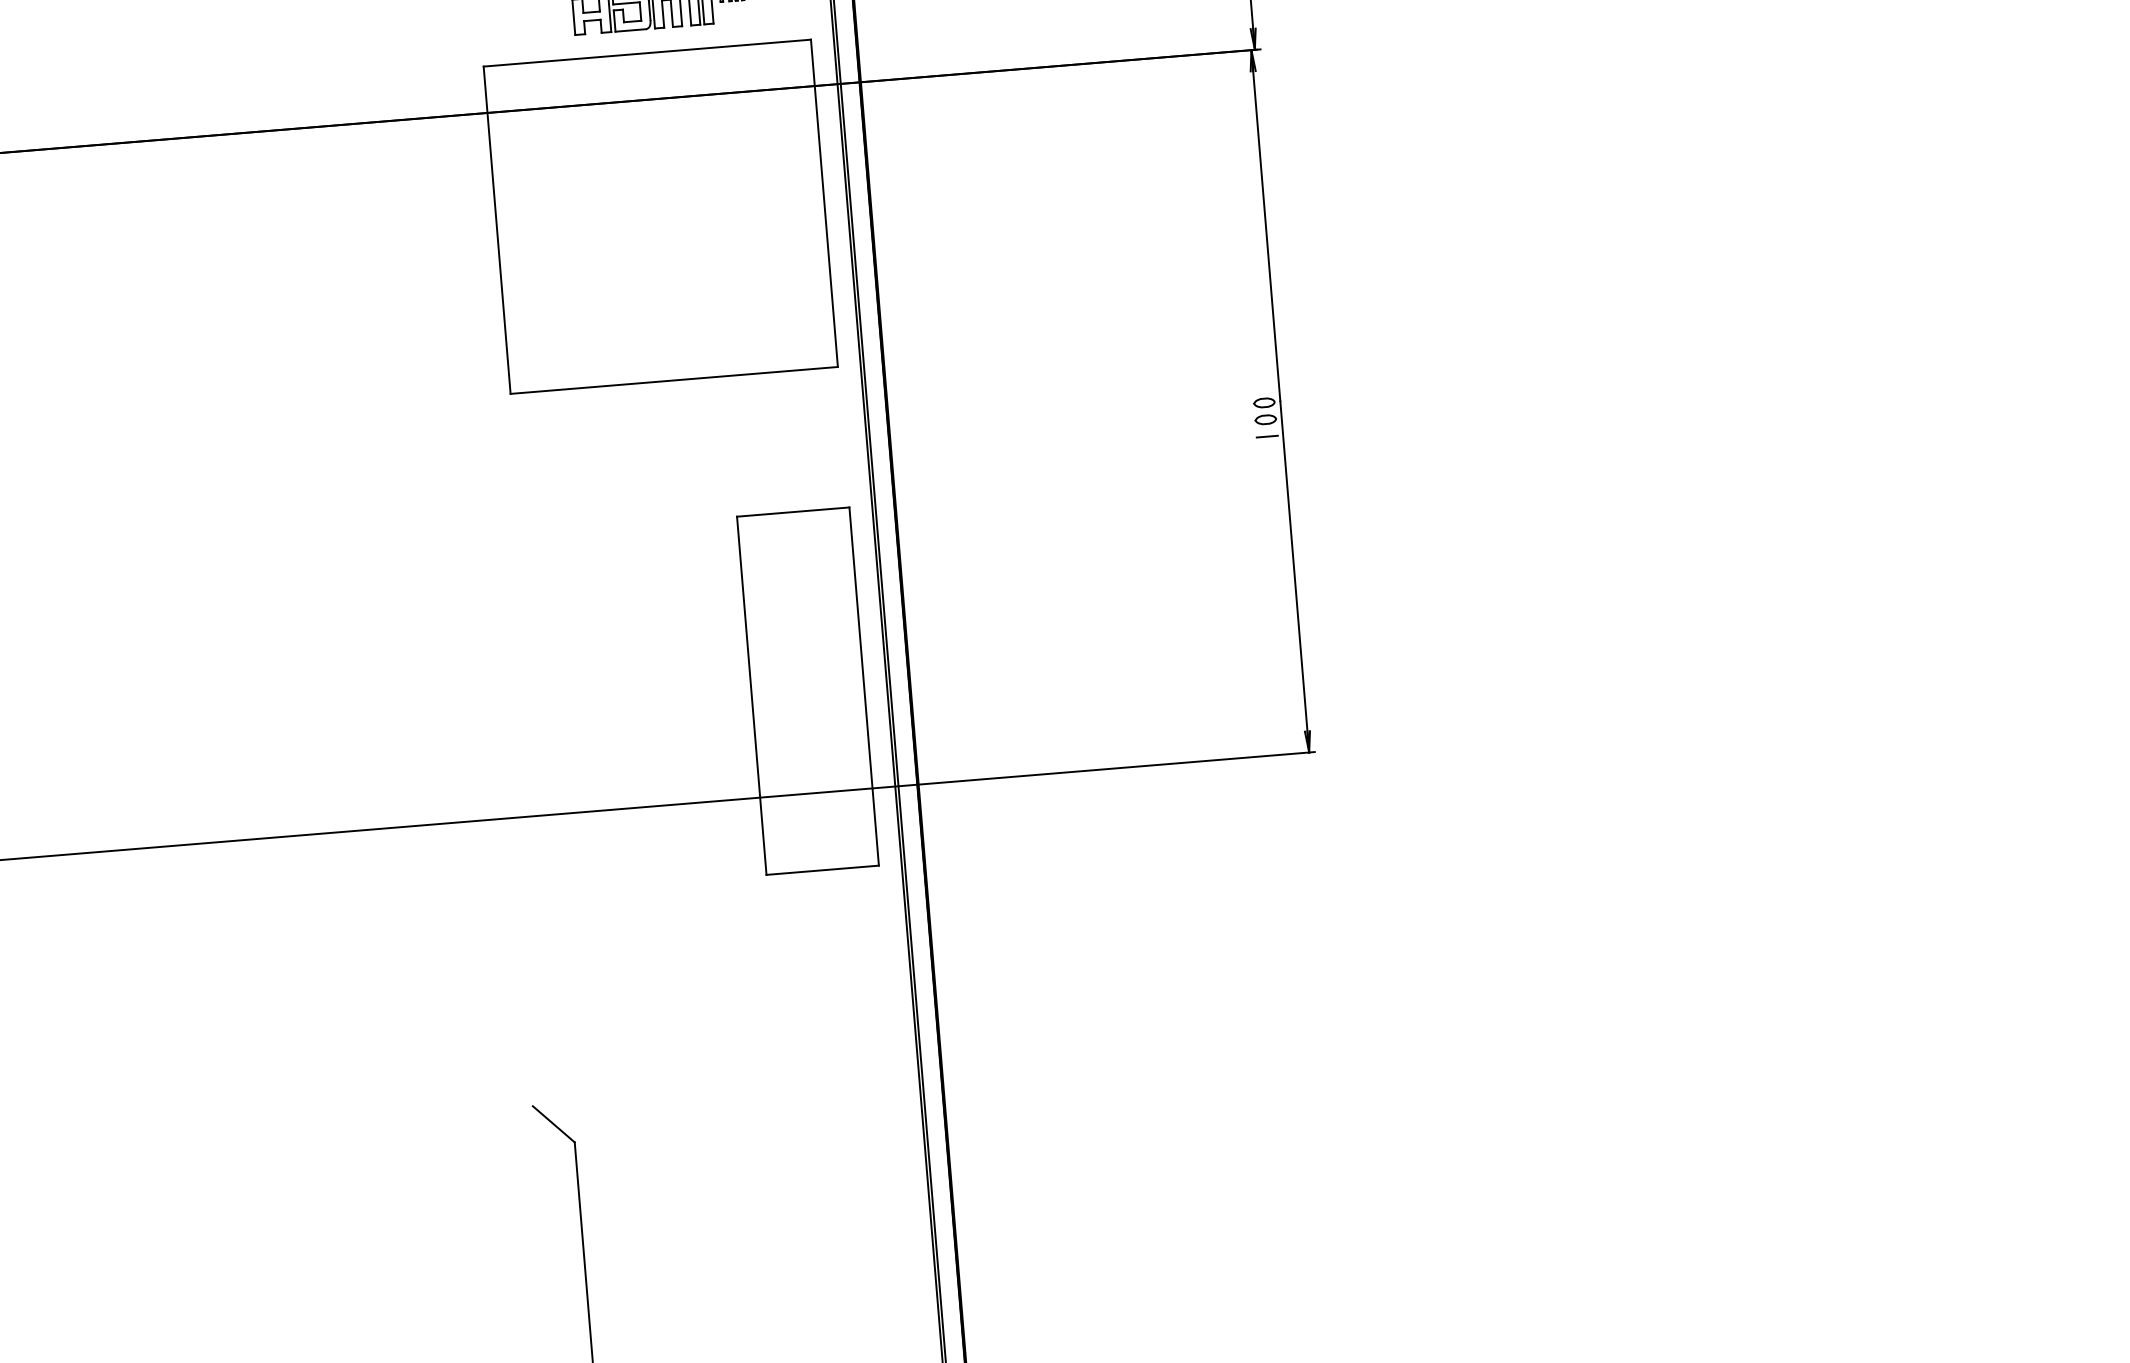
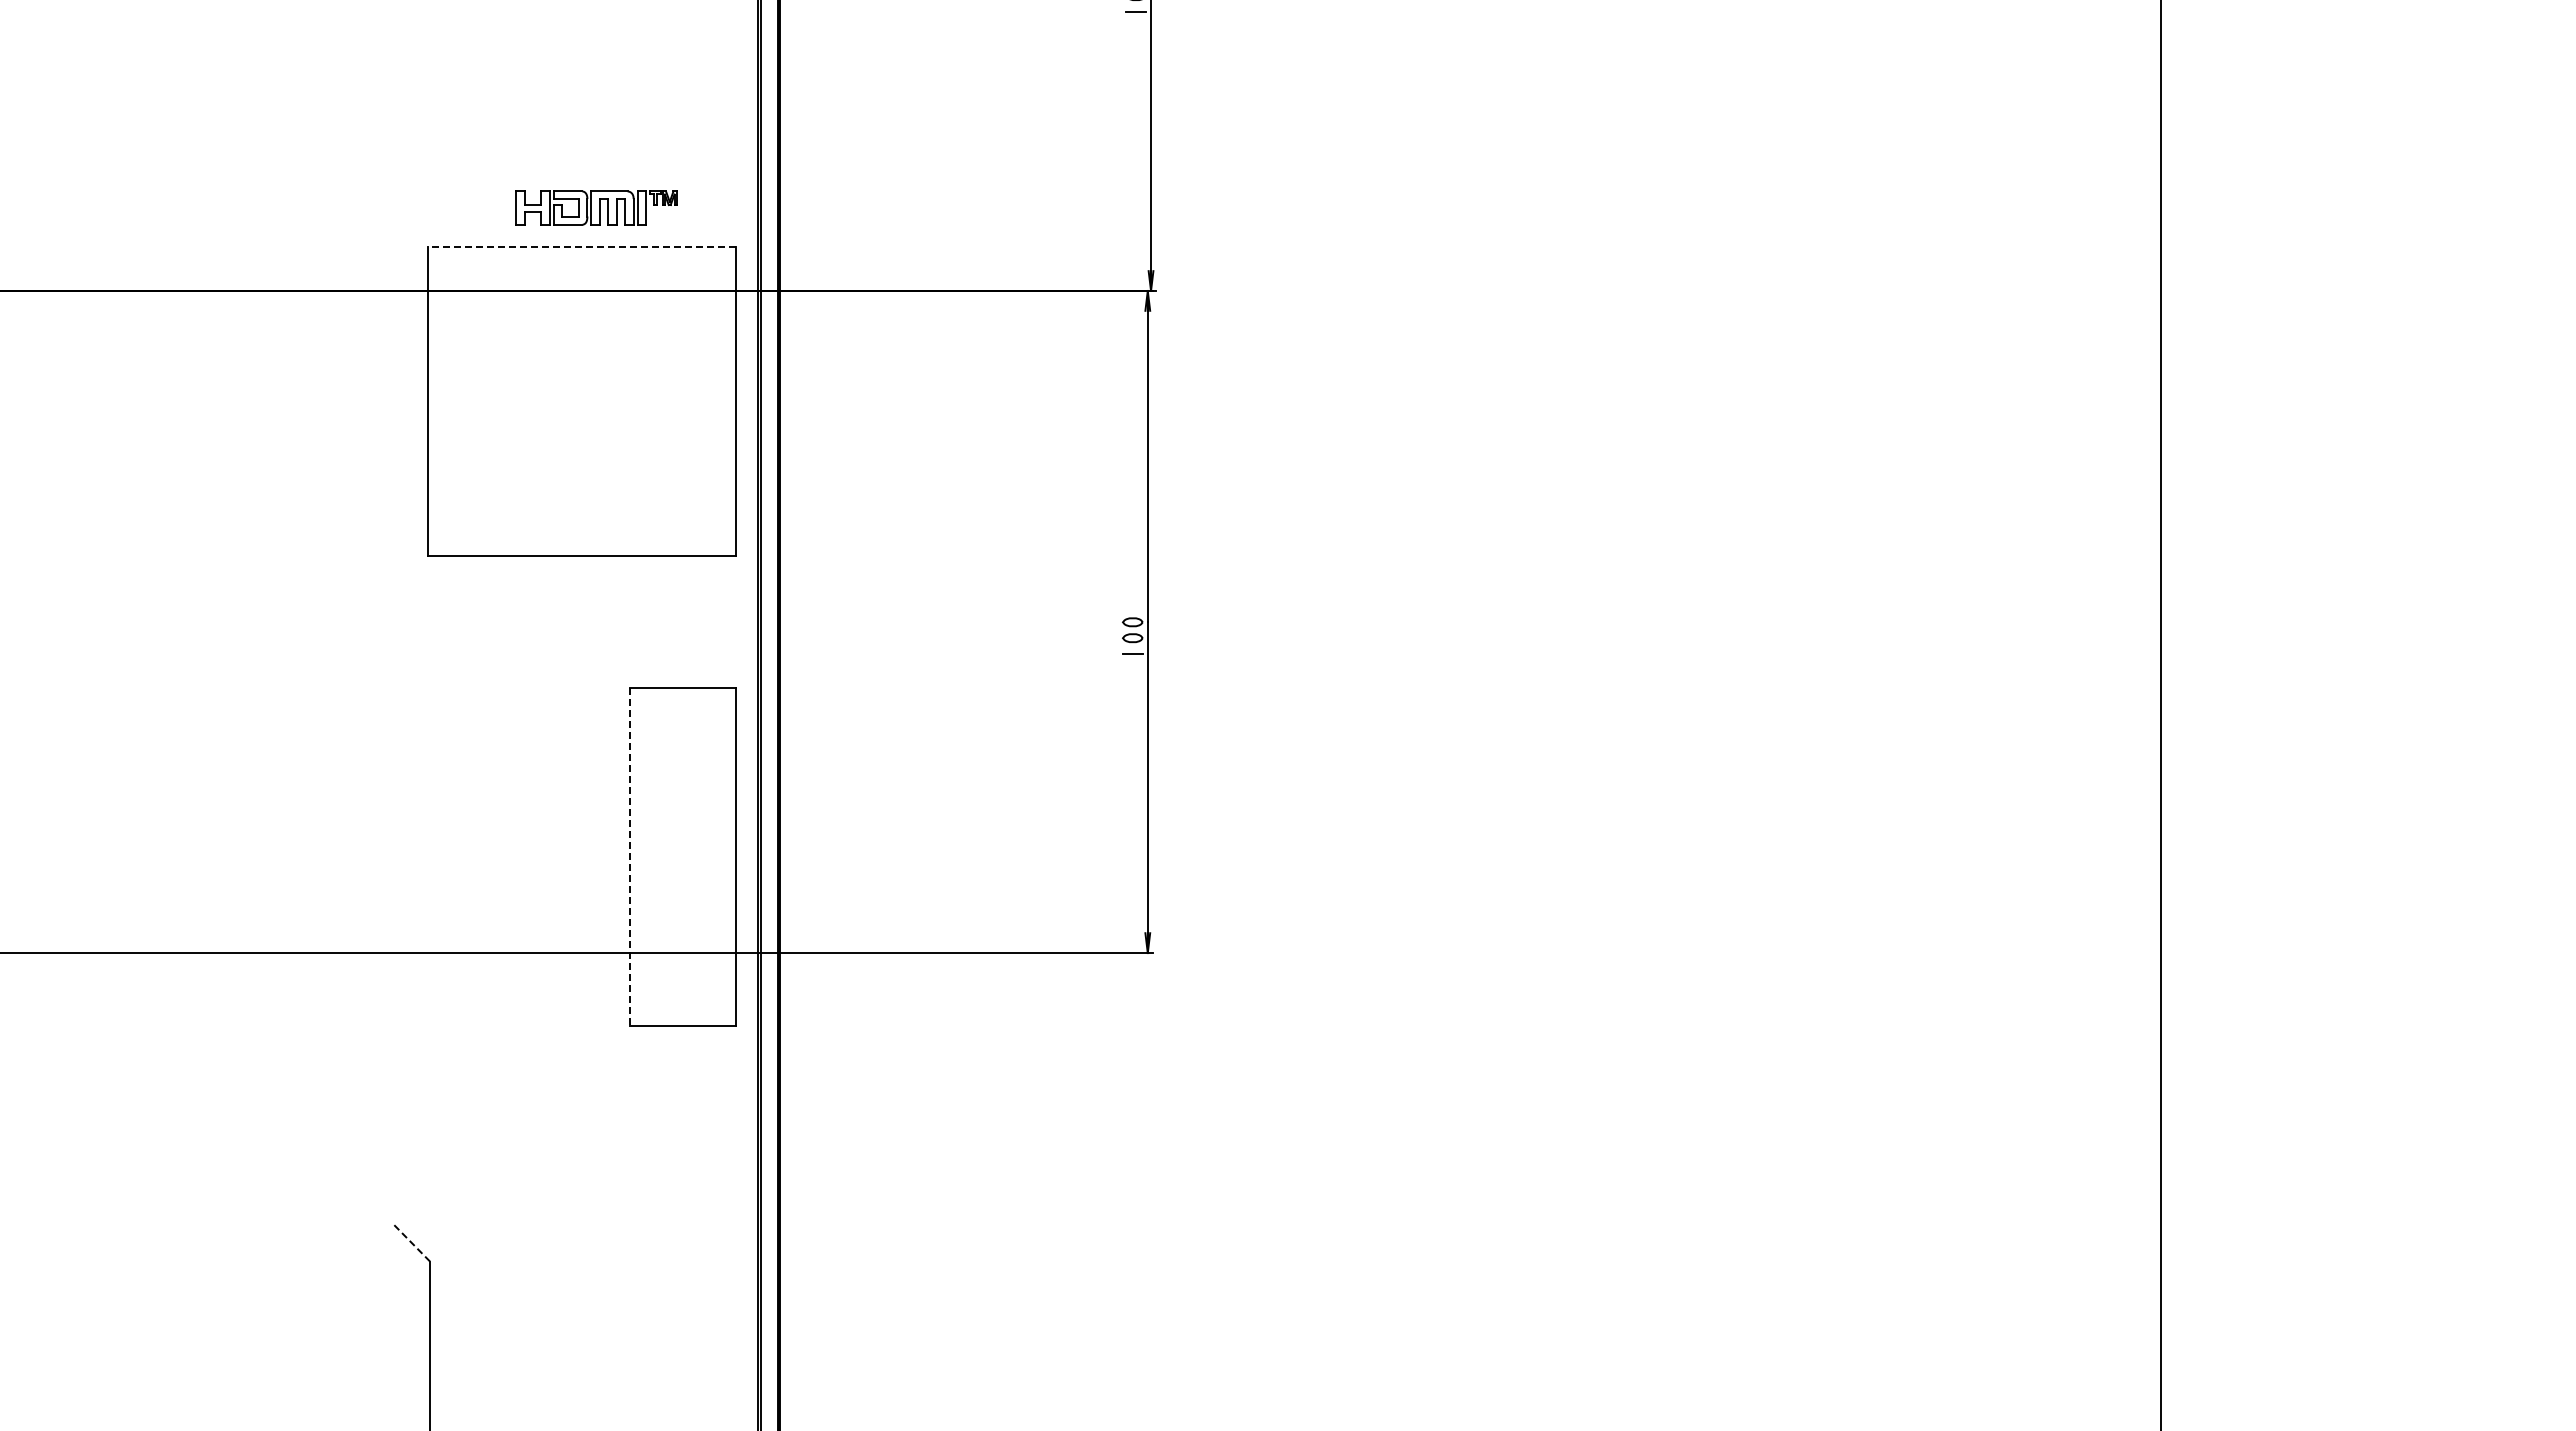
line: (646, 53) -> (581, 247), solid -> dashed
line: (752, 696) -> (630, 857), solid -> dashed
line: (553, 1124) -> (411, 1243), solid -> dashed

